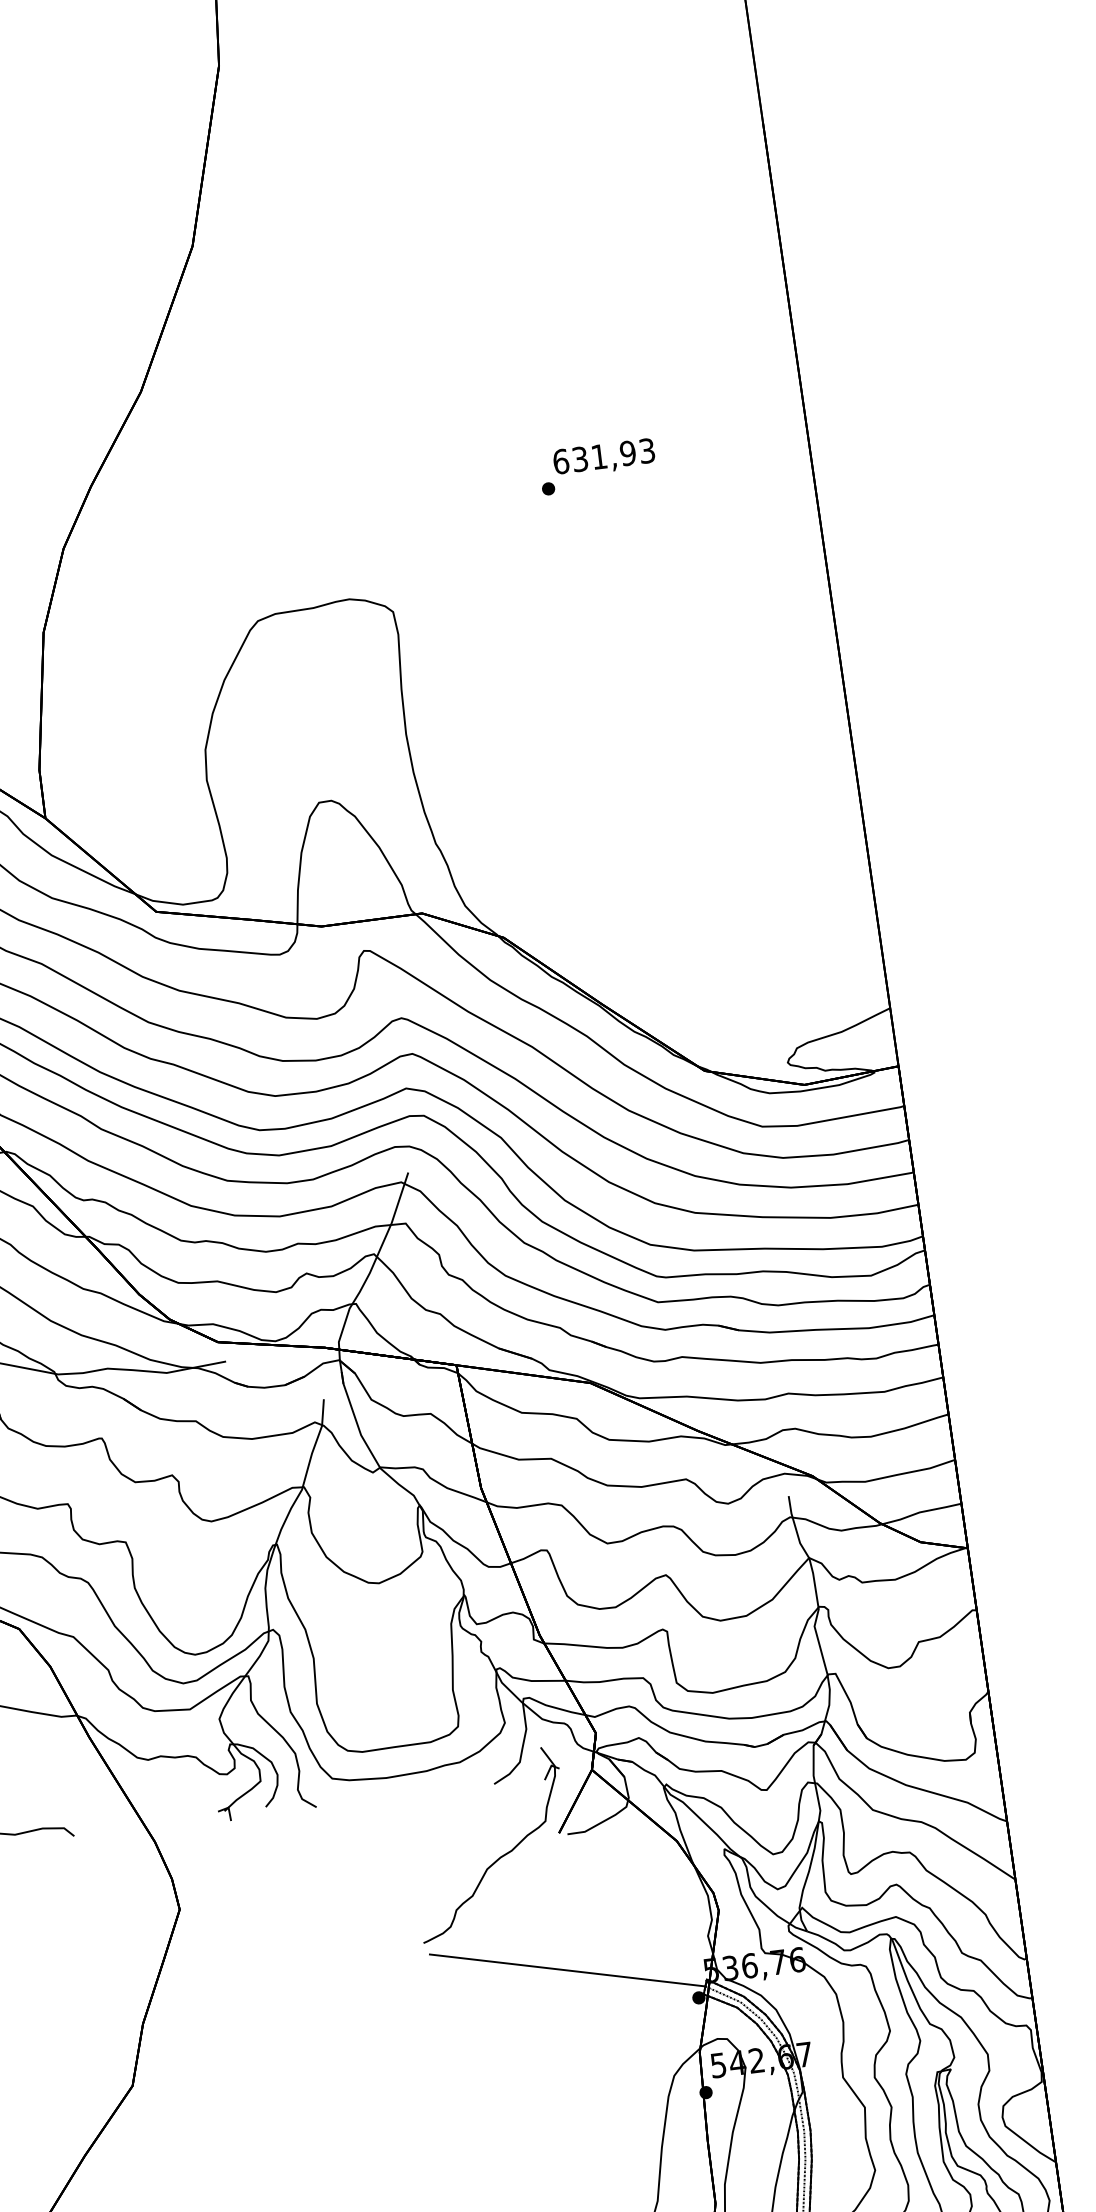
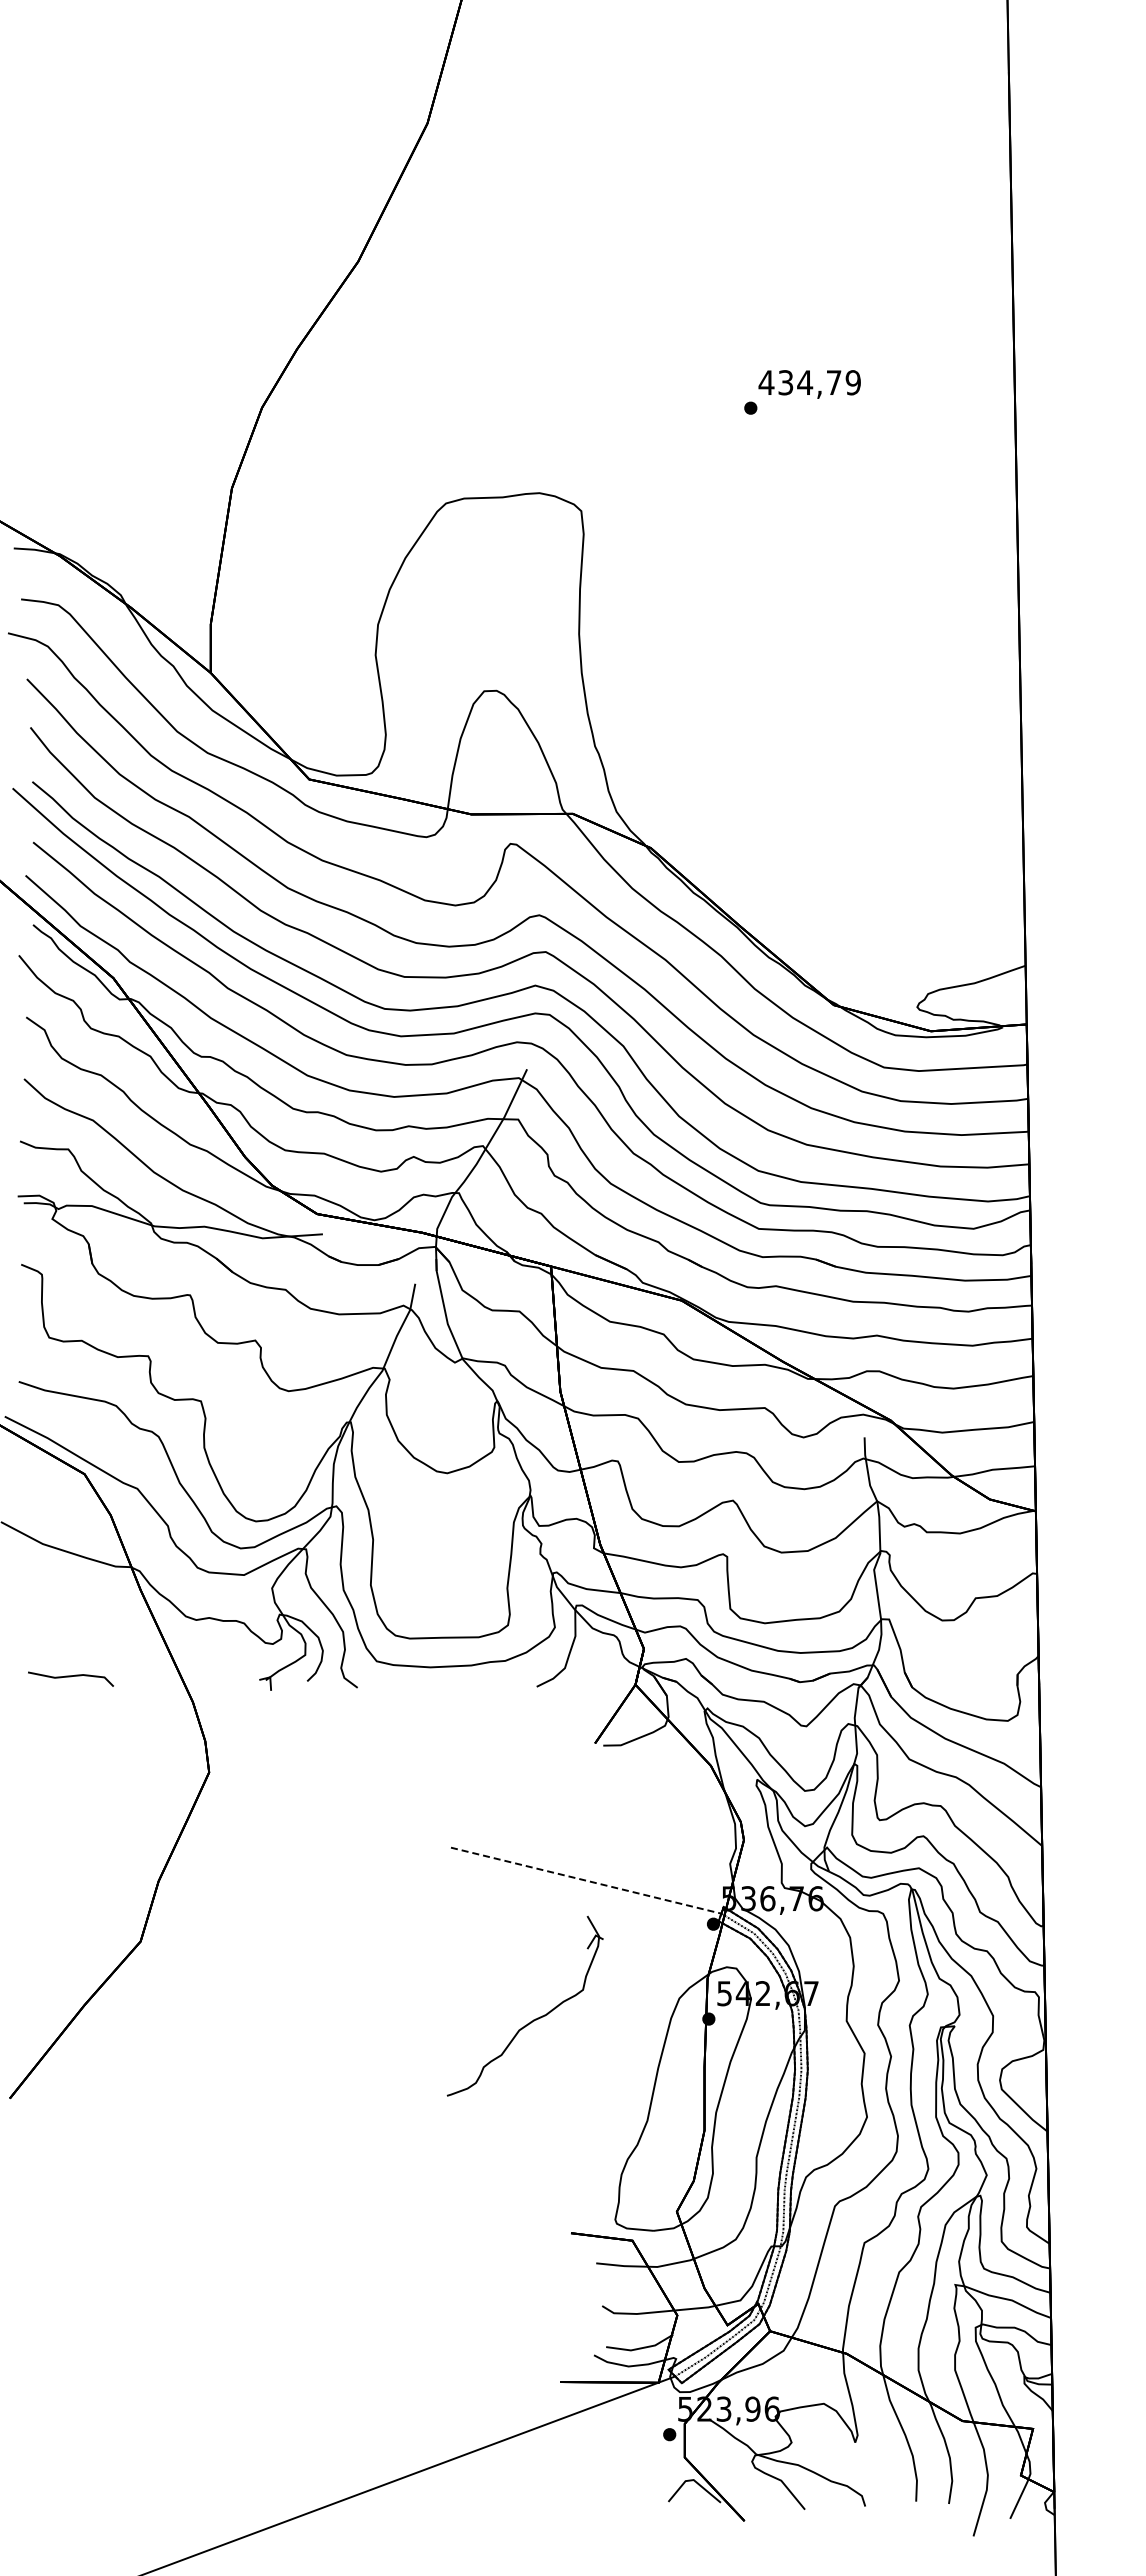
text: (603, 456) -> (809, 382), 631,93 -> 434,79
part: (499, 1856) -> (533, 2019), moved
line: (567, 1970) -> (586, 1880), solid -> dashed

